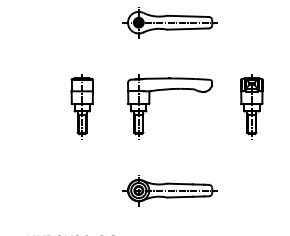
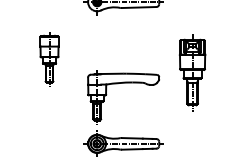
part: (169, 90) -> (123, 83), moved
part: (81, 106) -> (48, 59), moved
part: (251, 106) -> (192, 72), size x1.4

